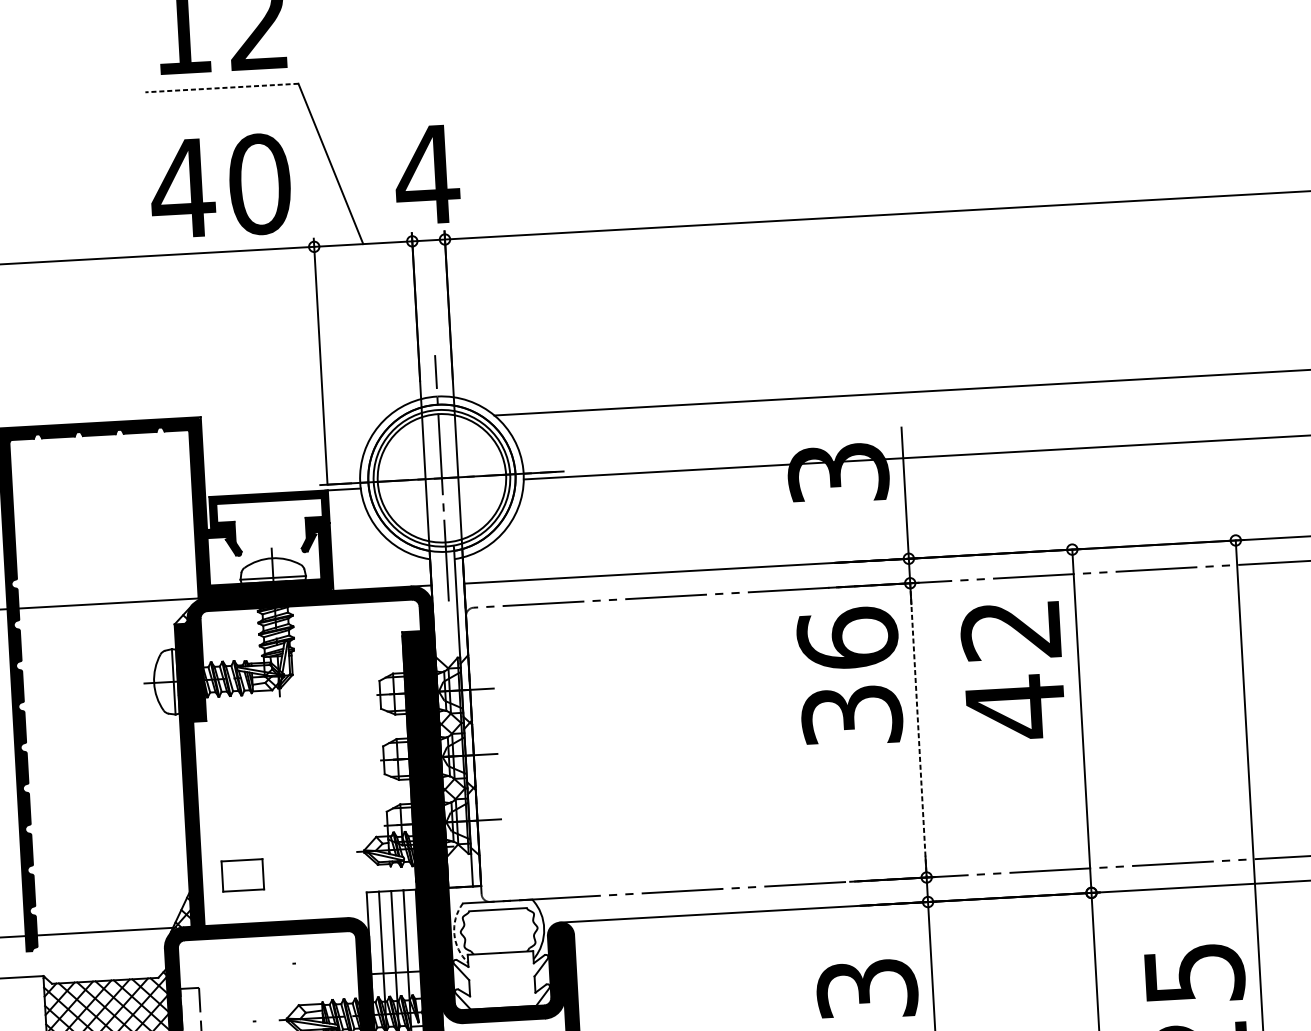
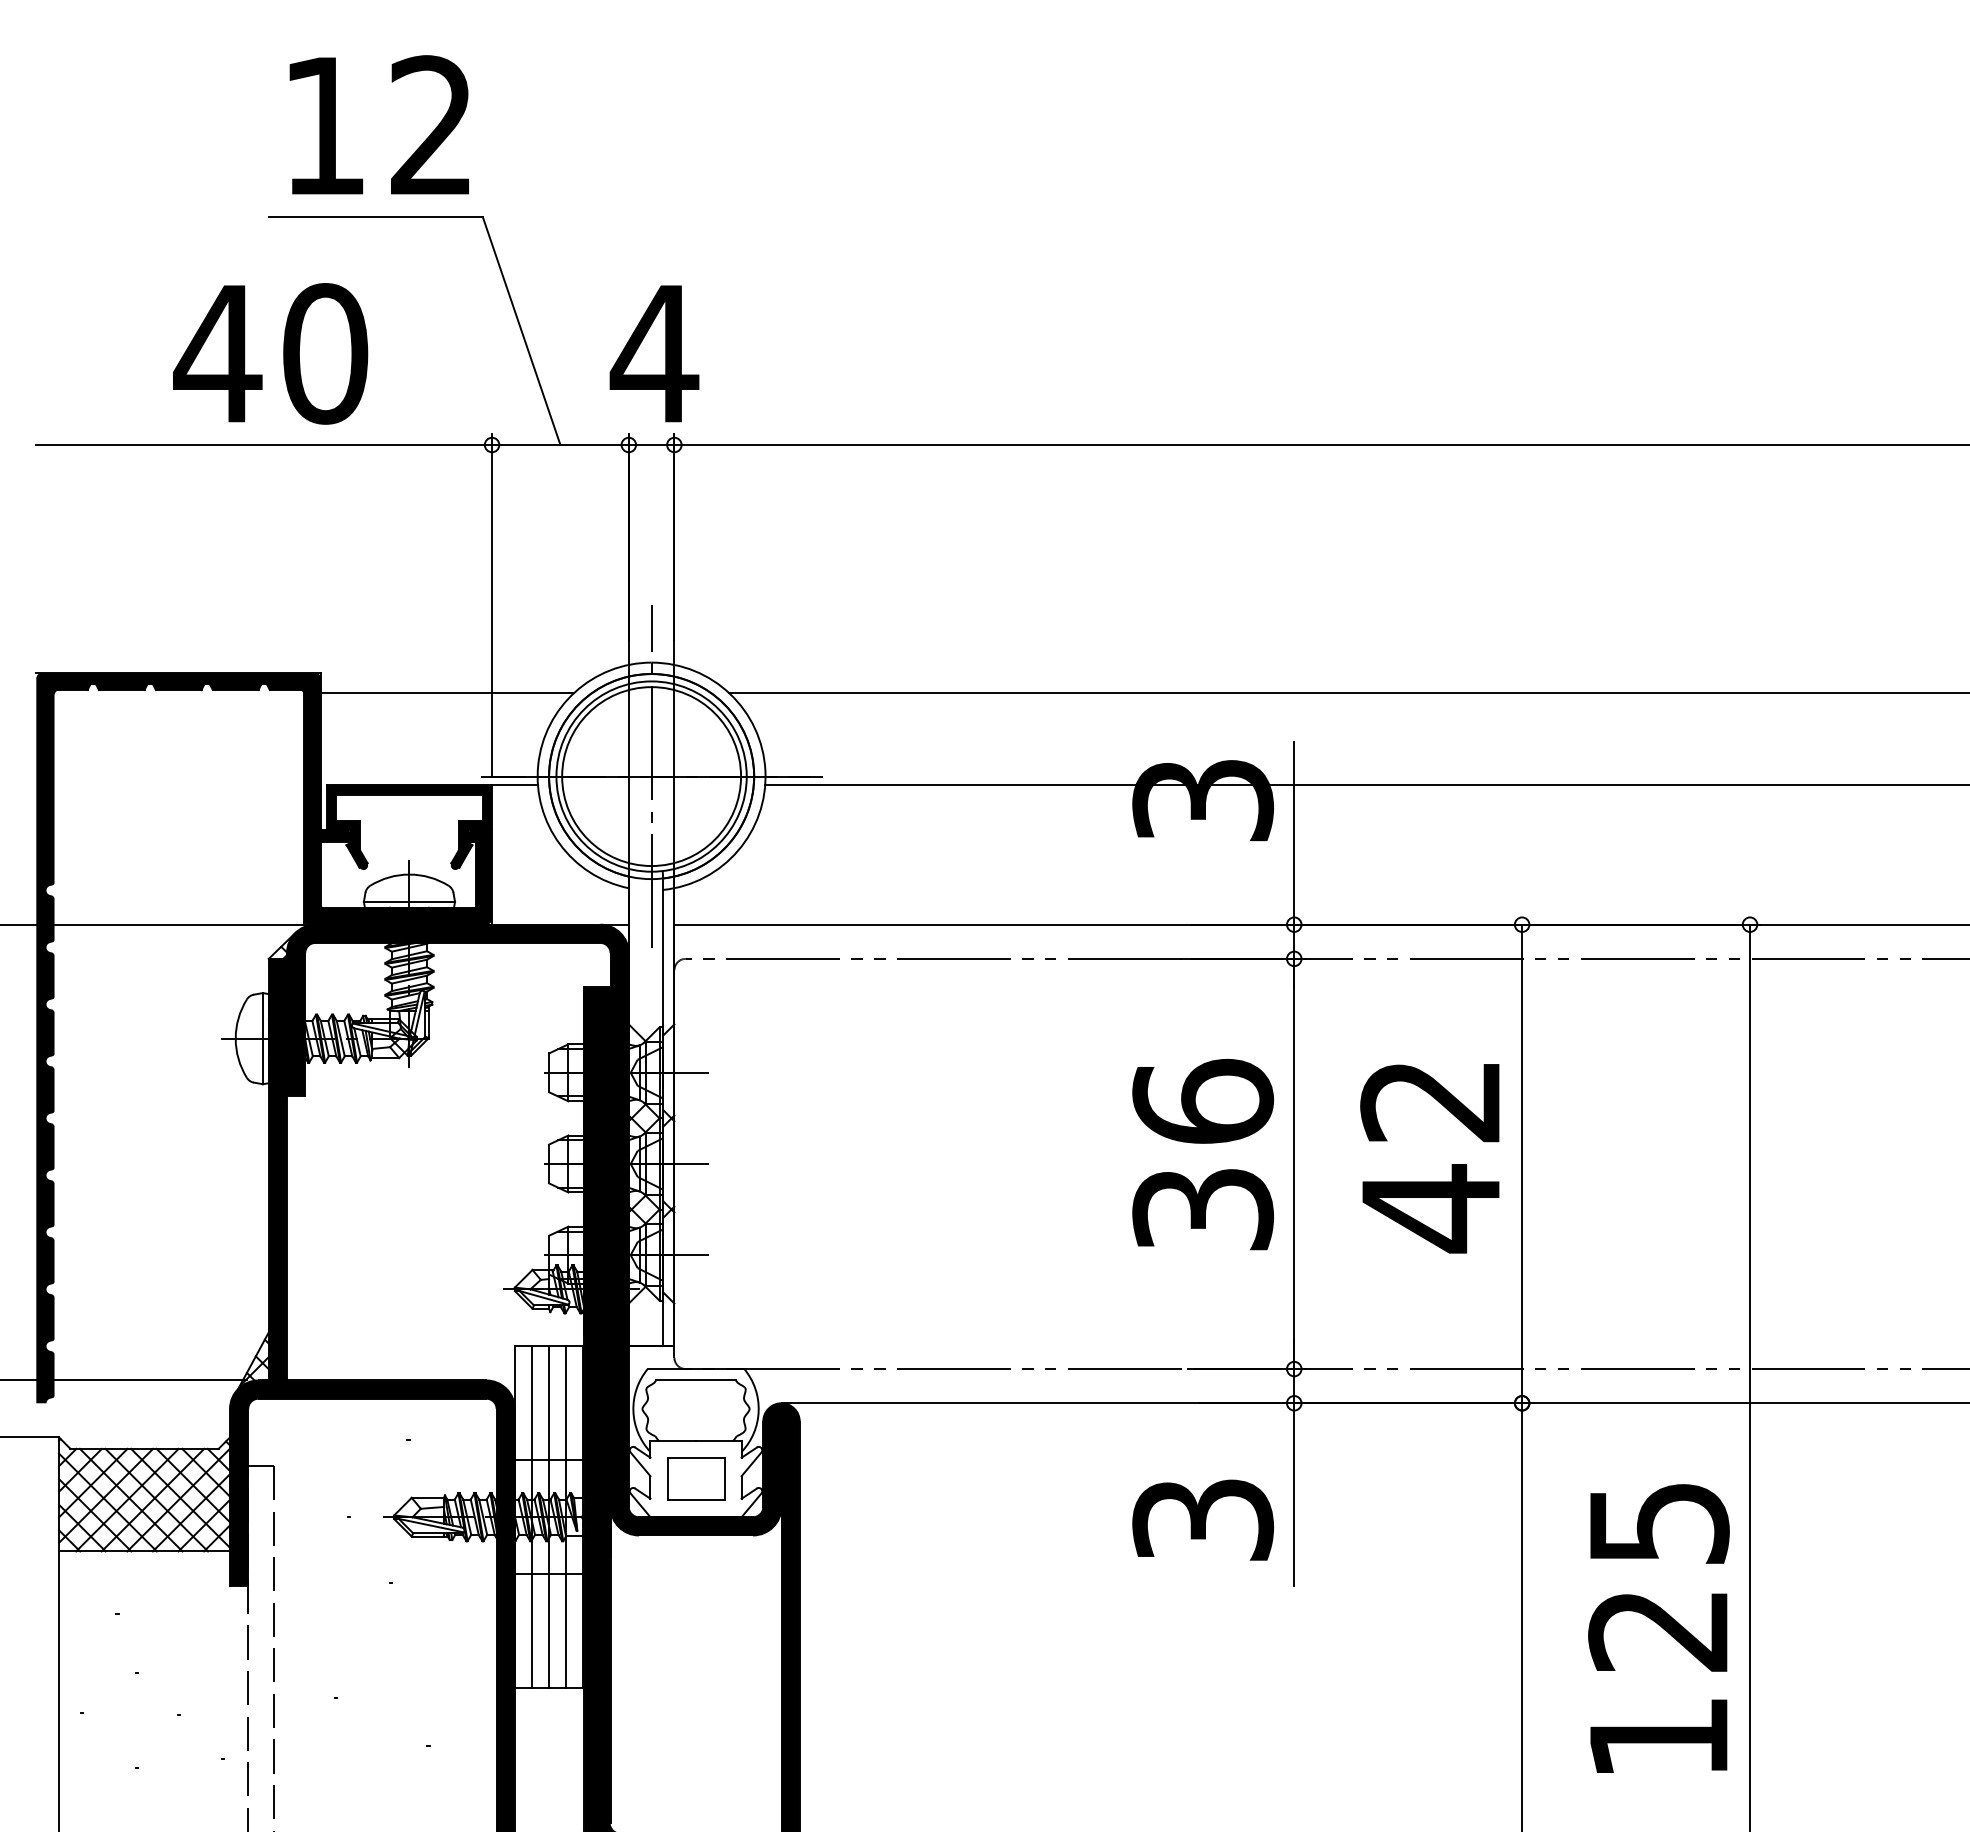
line: (222, 88) -> (376, 217), dashed -> solid
text: (220, 186) -> (270, 353), moved
line: (292, 426) -> (447, 693), added
text: (1012, 671) -> (1429, 1158), moved
text: (850, 676) -> (1203, 1154), moved
line: (918, 730) -> (1294, 1164), dashed -> solid
part: (243, 875) -> (696, 1478), moved
arc: (454, 934) -> (633, 1411), dashed -> solid

